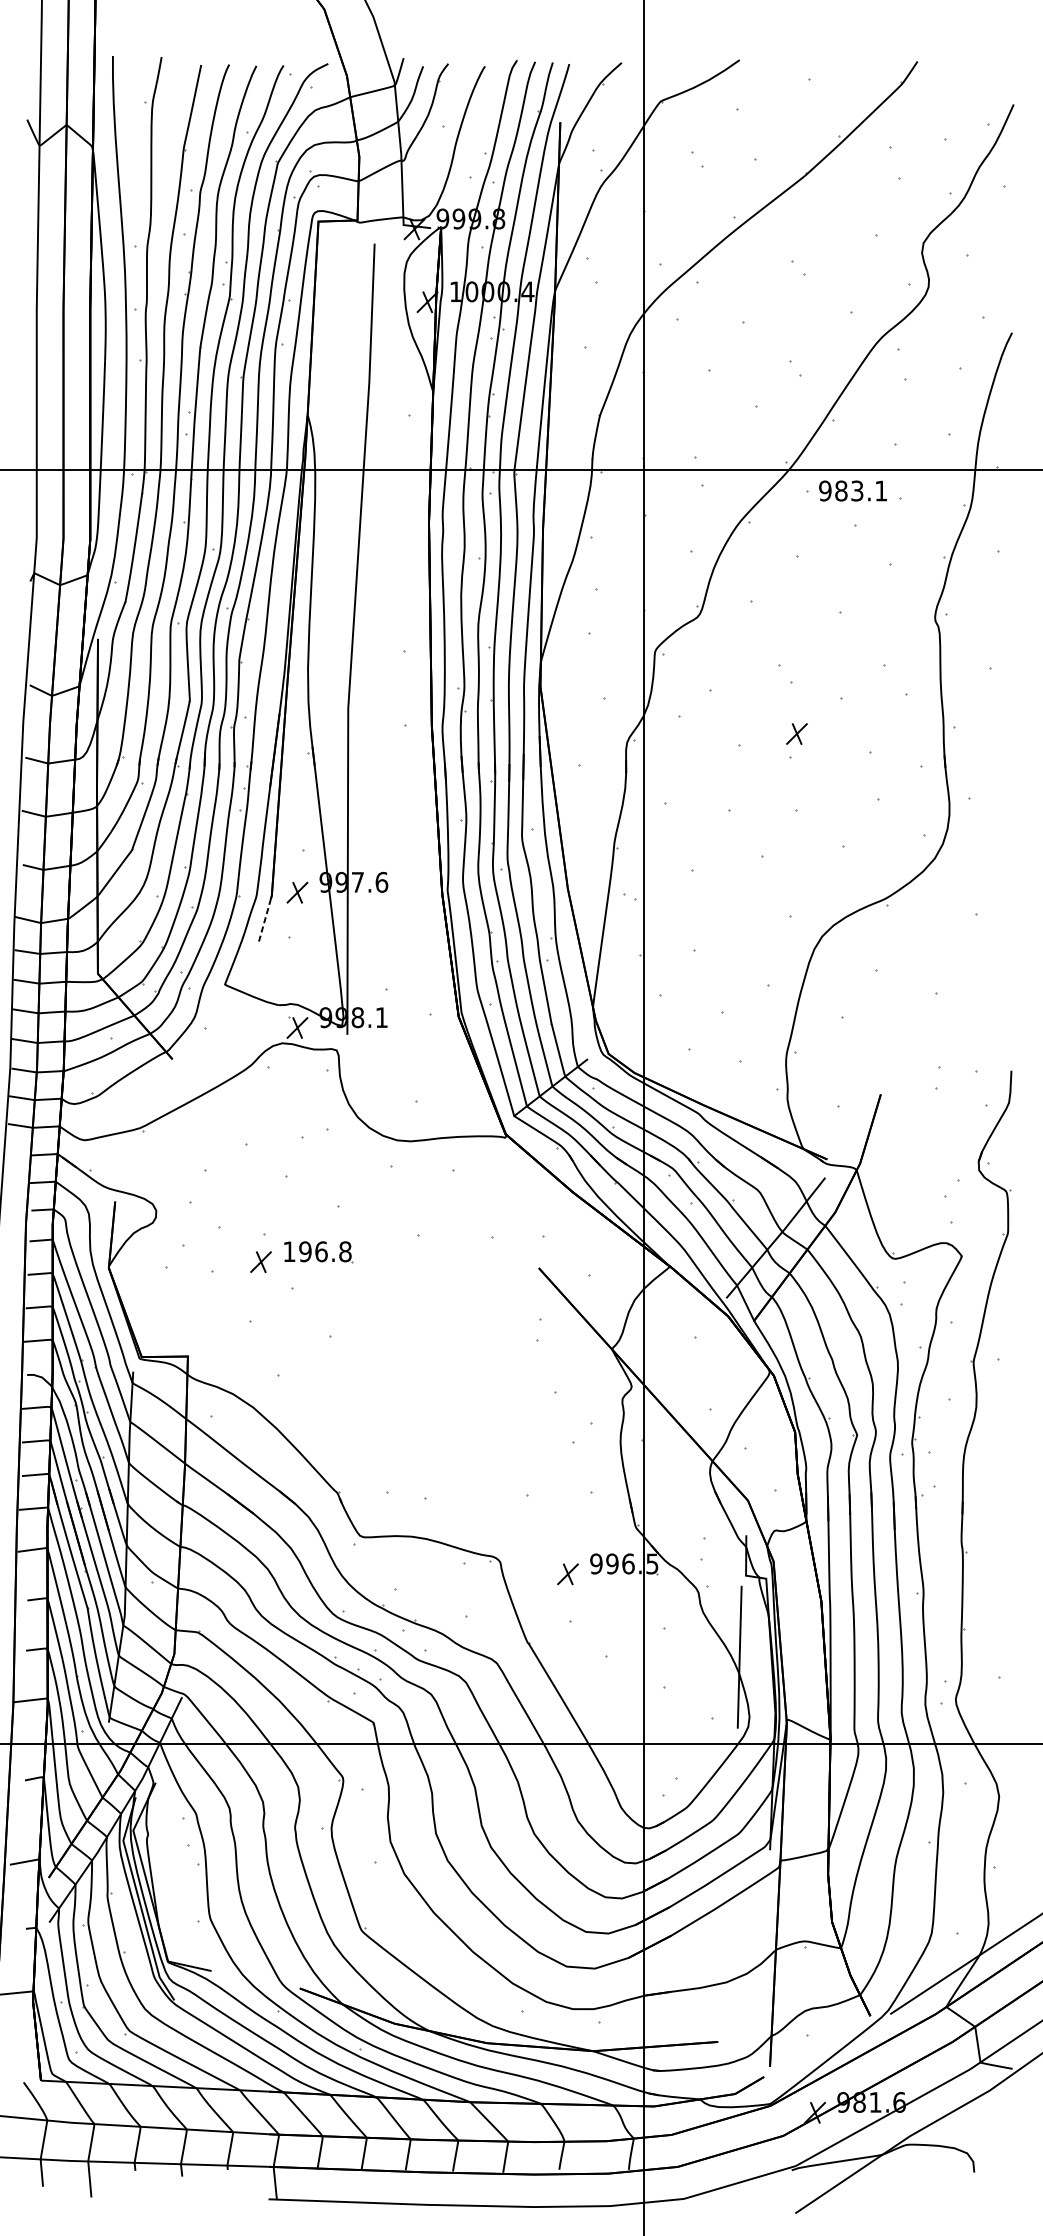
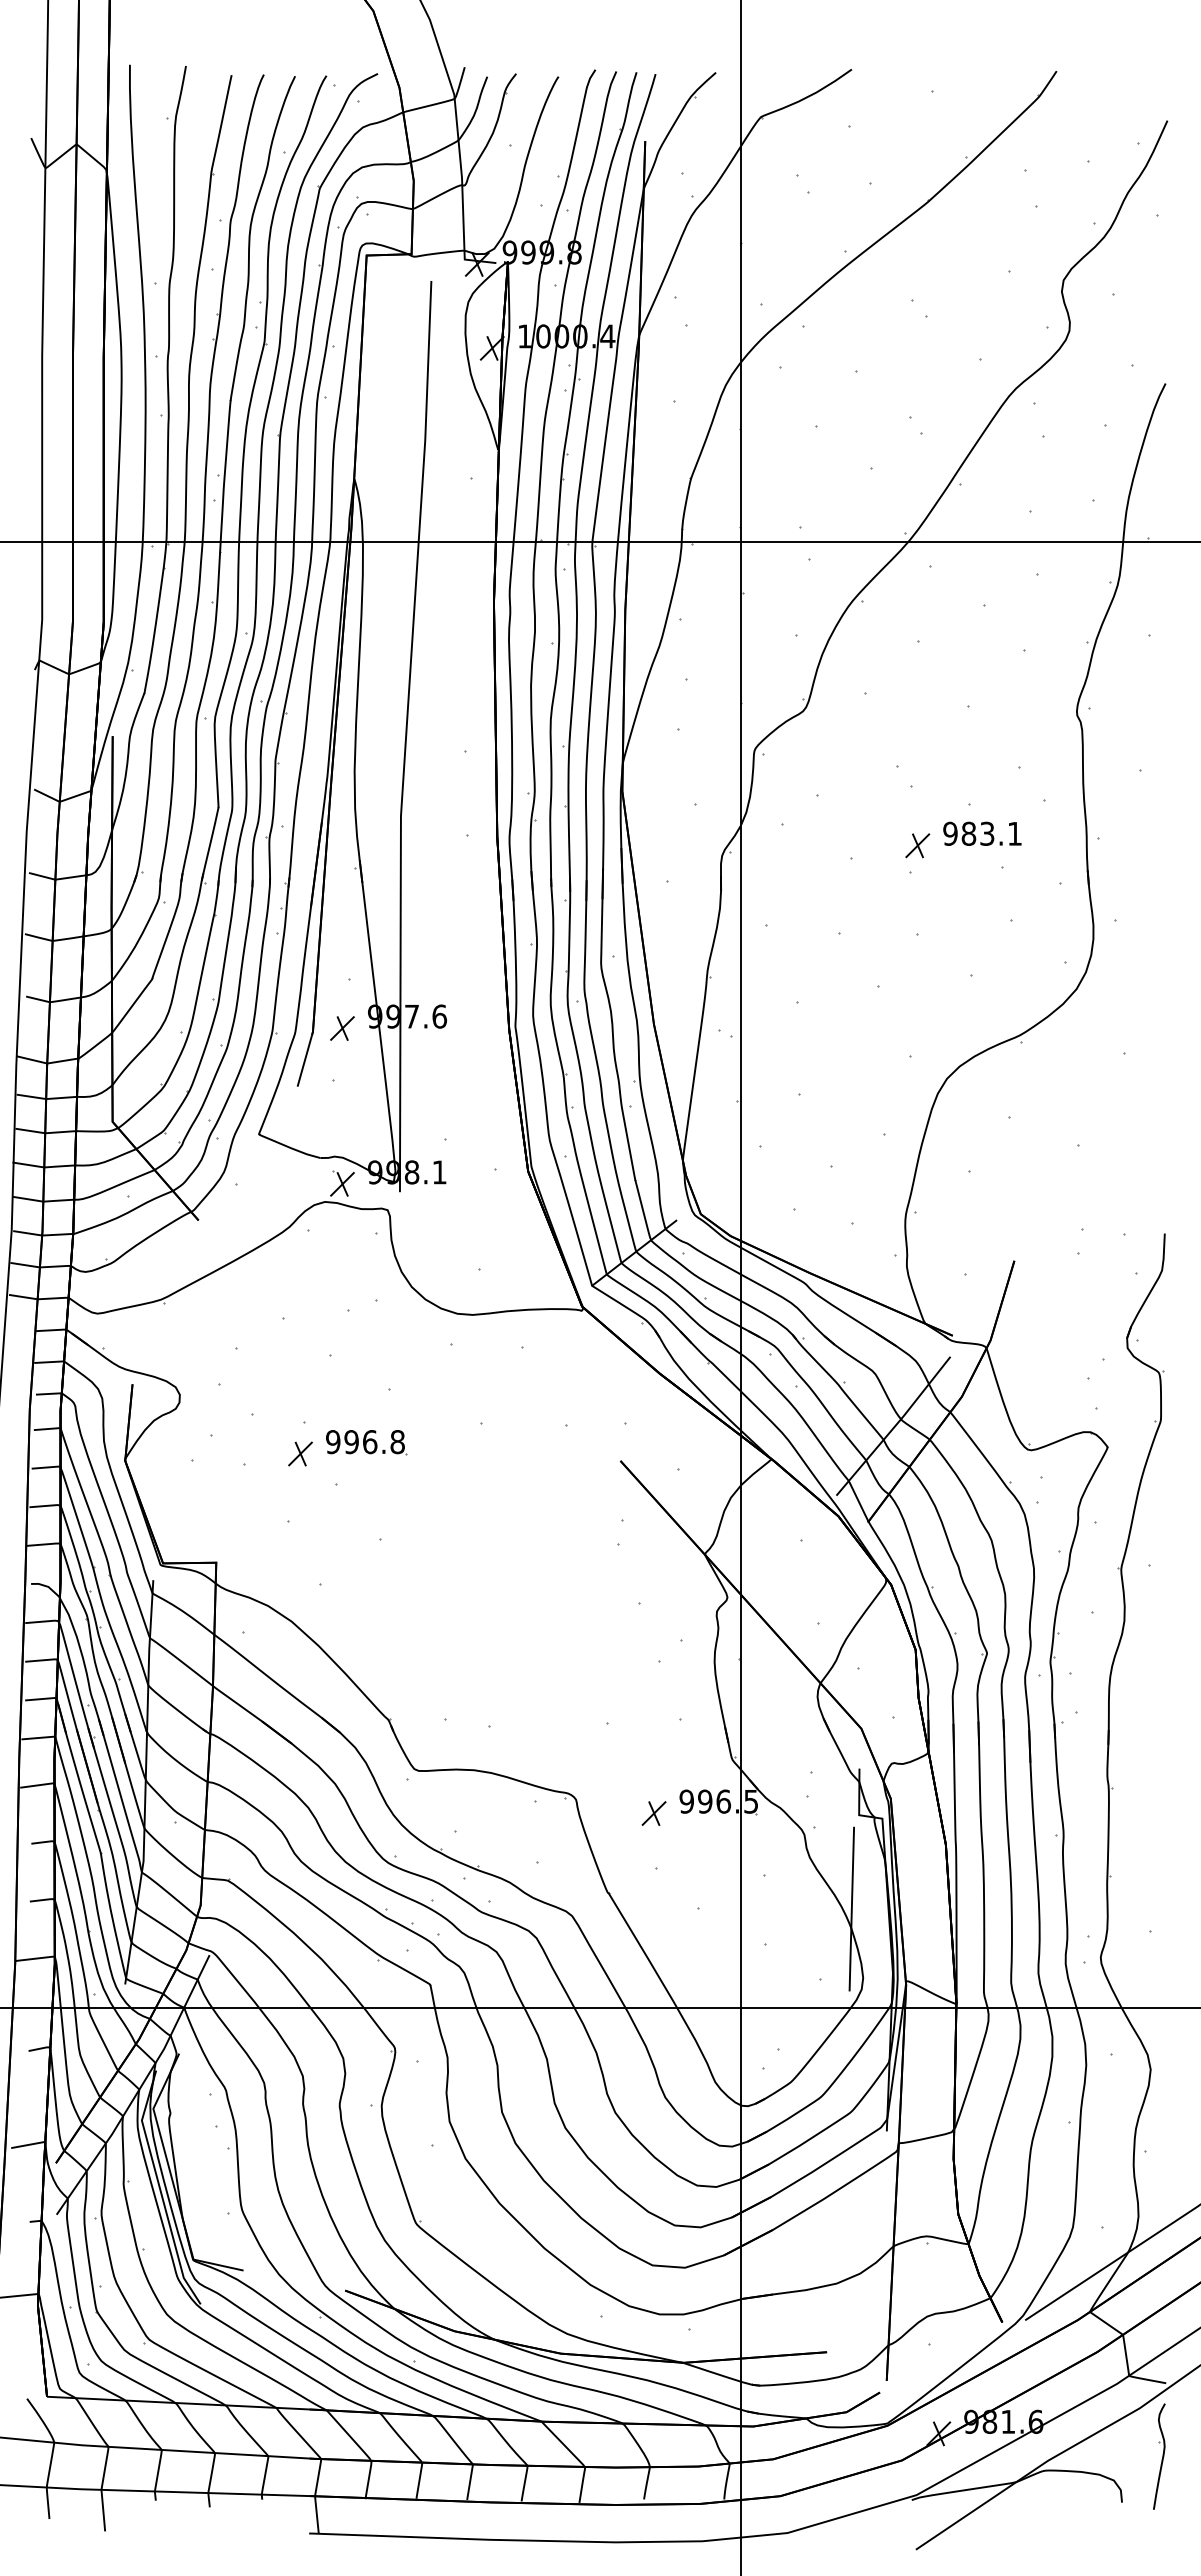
text: (853, 490) -> (982, 833), moved
line: (264, 921) -> (304, 1061), dashed -> solid
text: (289, 1252) -> (333, 1442), 196.8 -> 996.8
part: (1006, 2132) -> (1159, 2456), added

